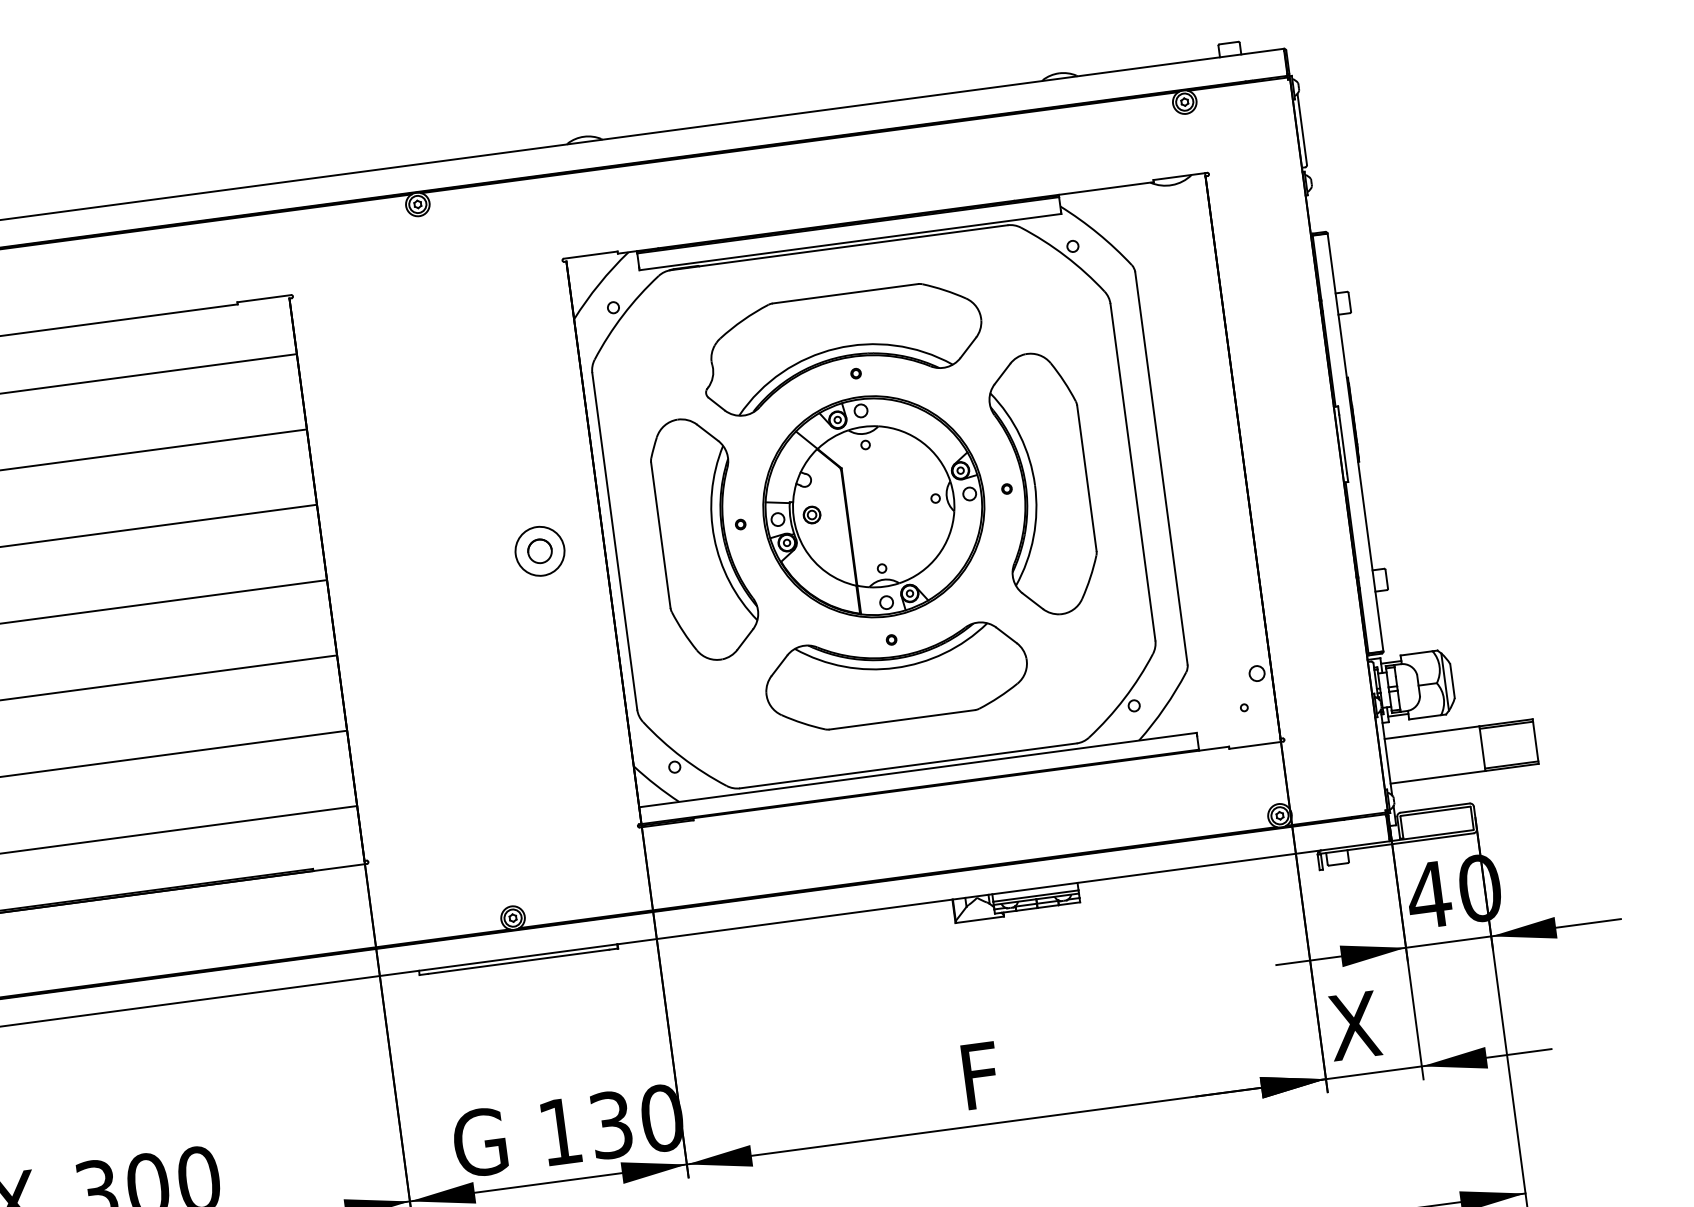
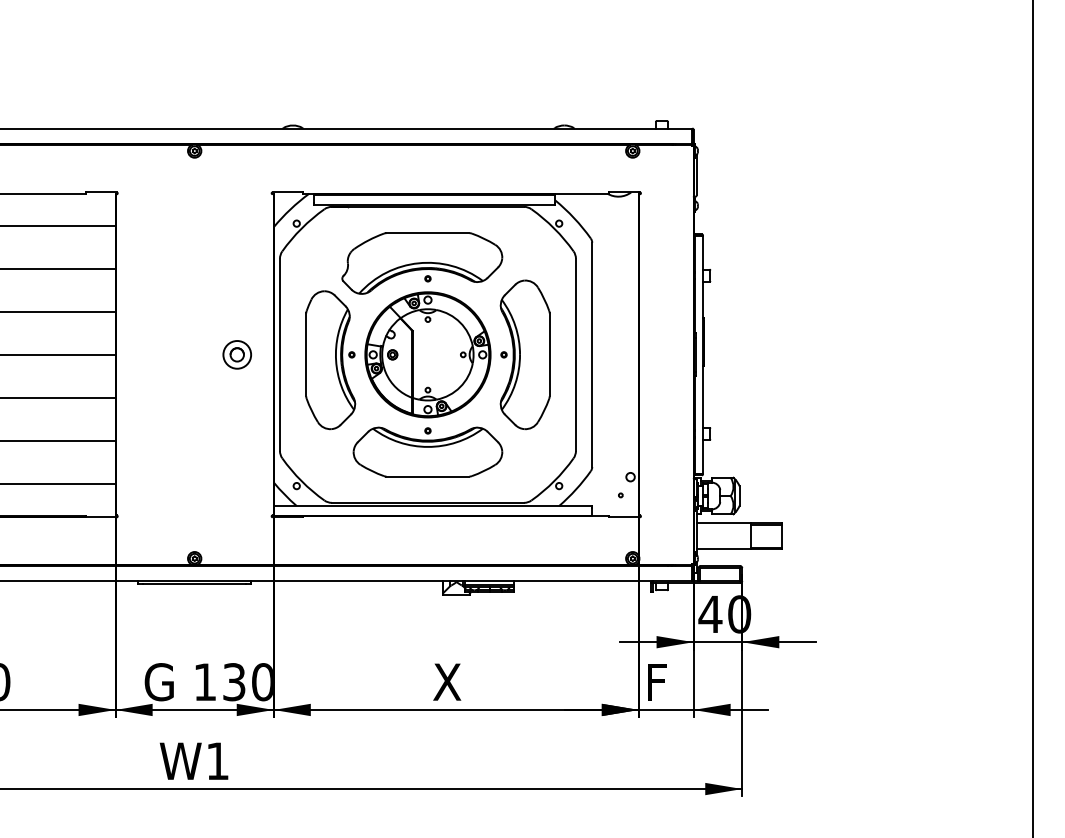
text: (1353, 1024) -> (658, 681), X -> F
text: (984, 1074) -> (447, 681), F -> X

